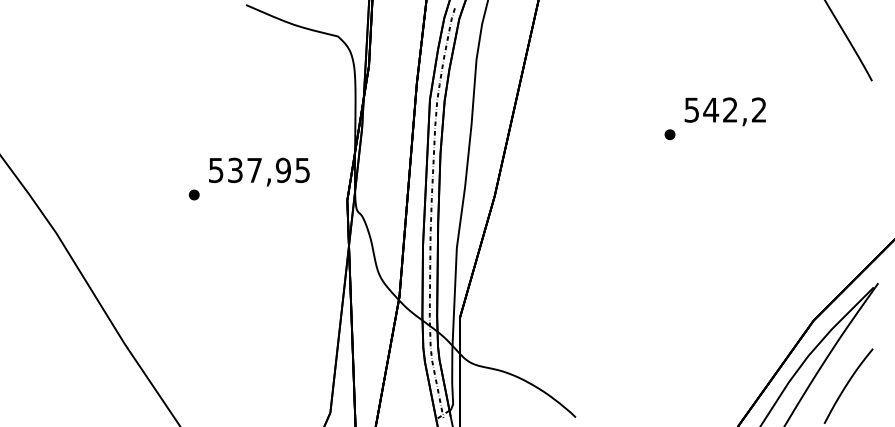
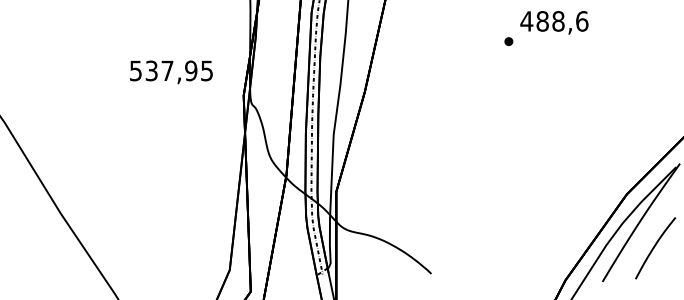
text: (724, 109) -> (553, 20), 542,2 -> 488,6
part: (194, 194) -> (118, 90), removed

